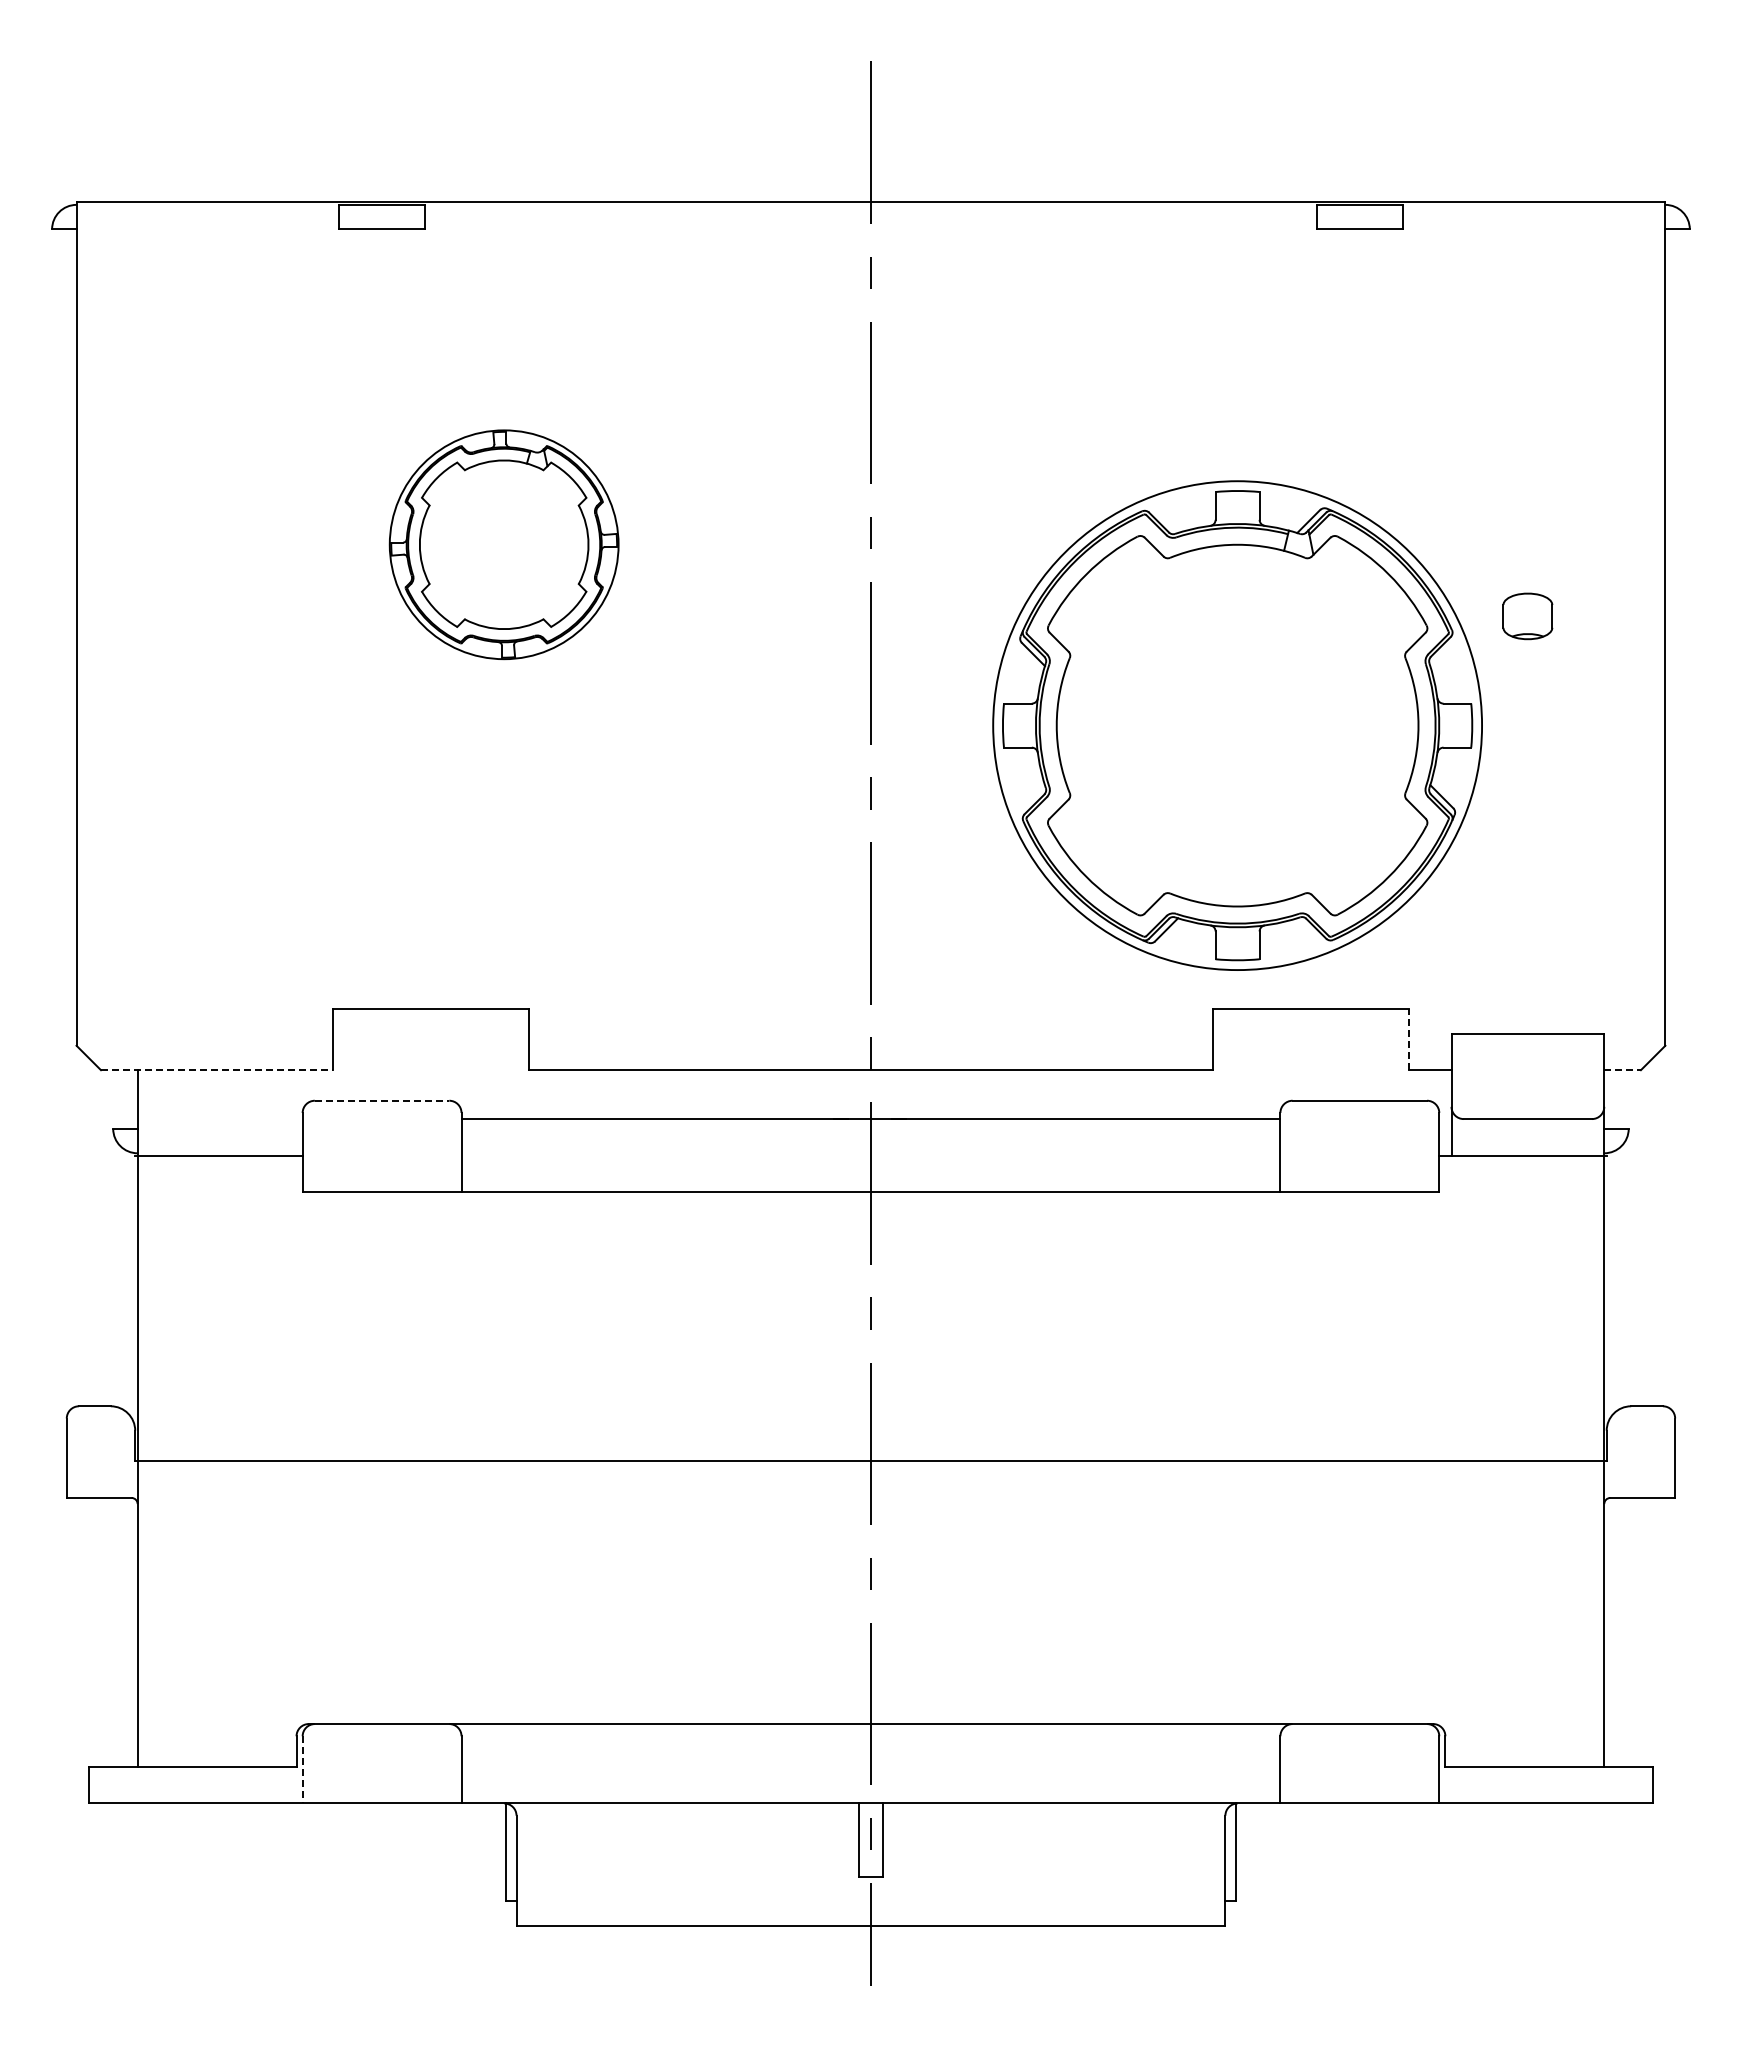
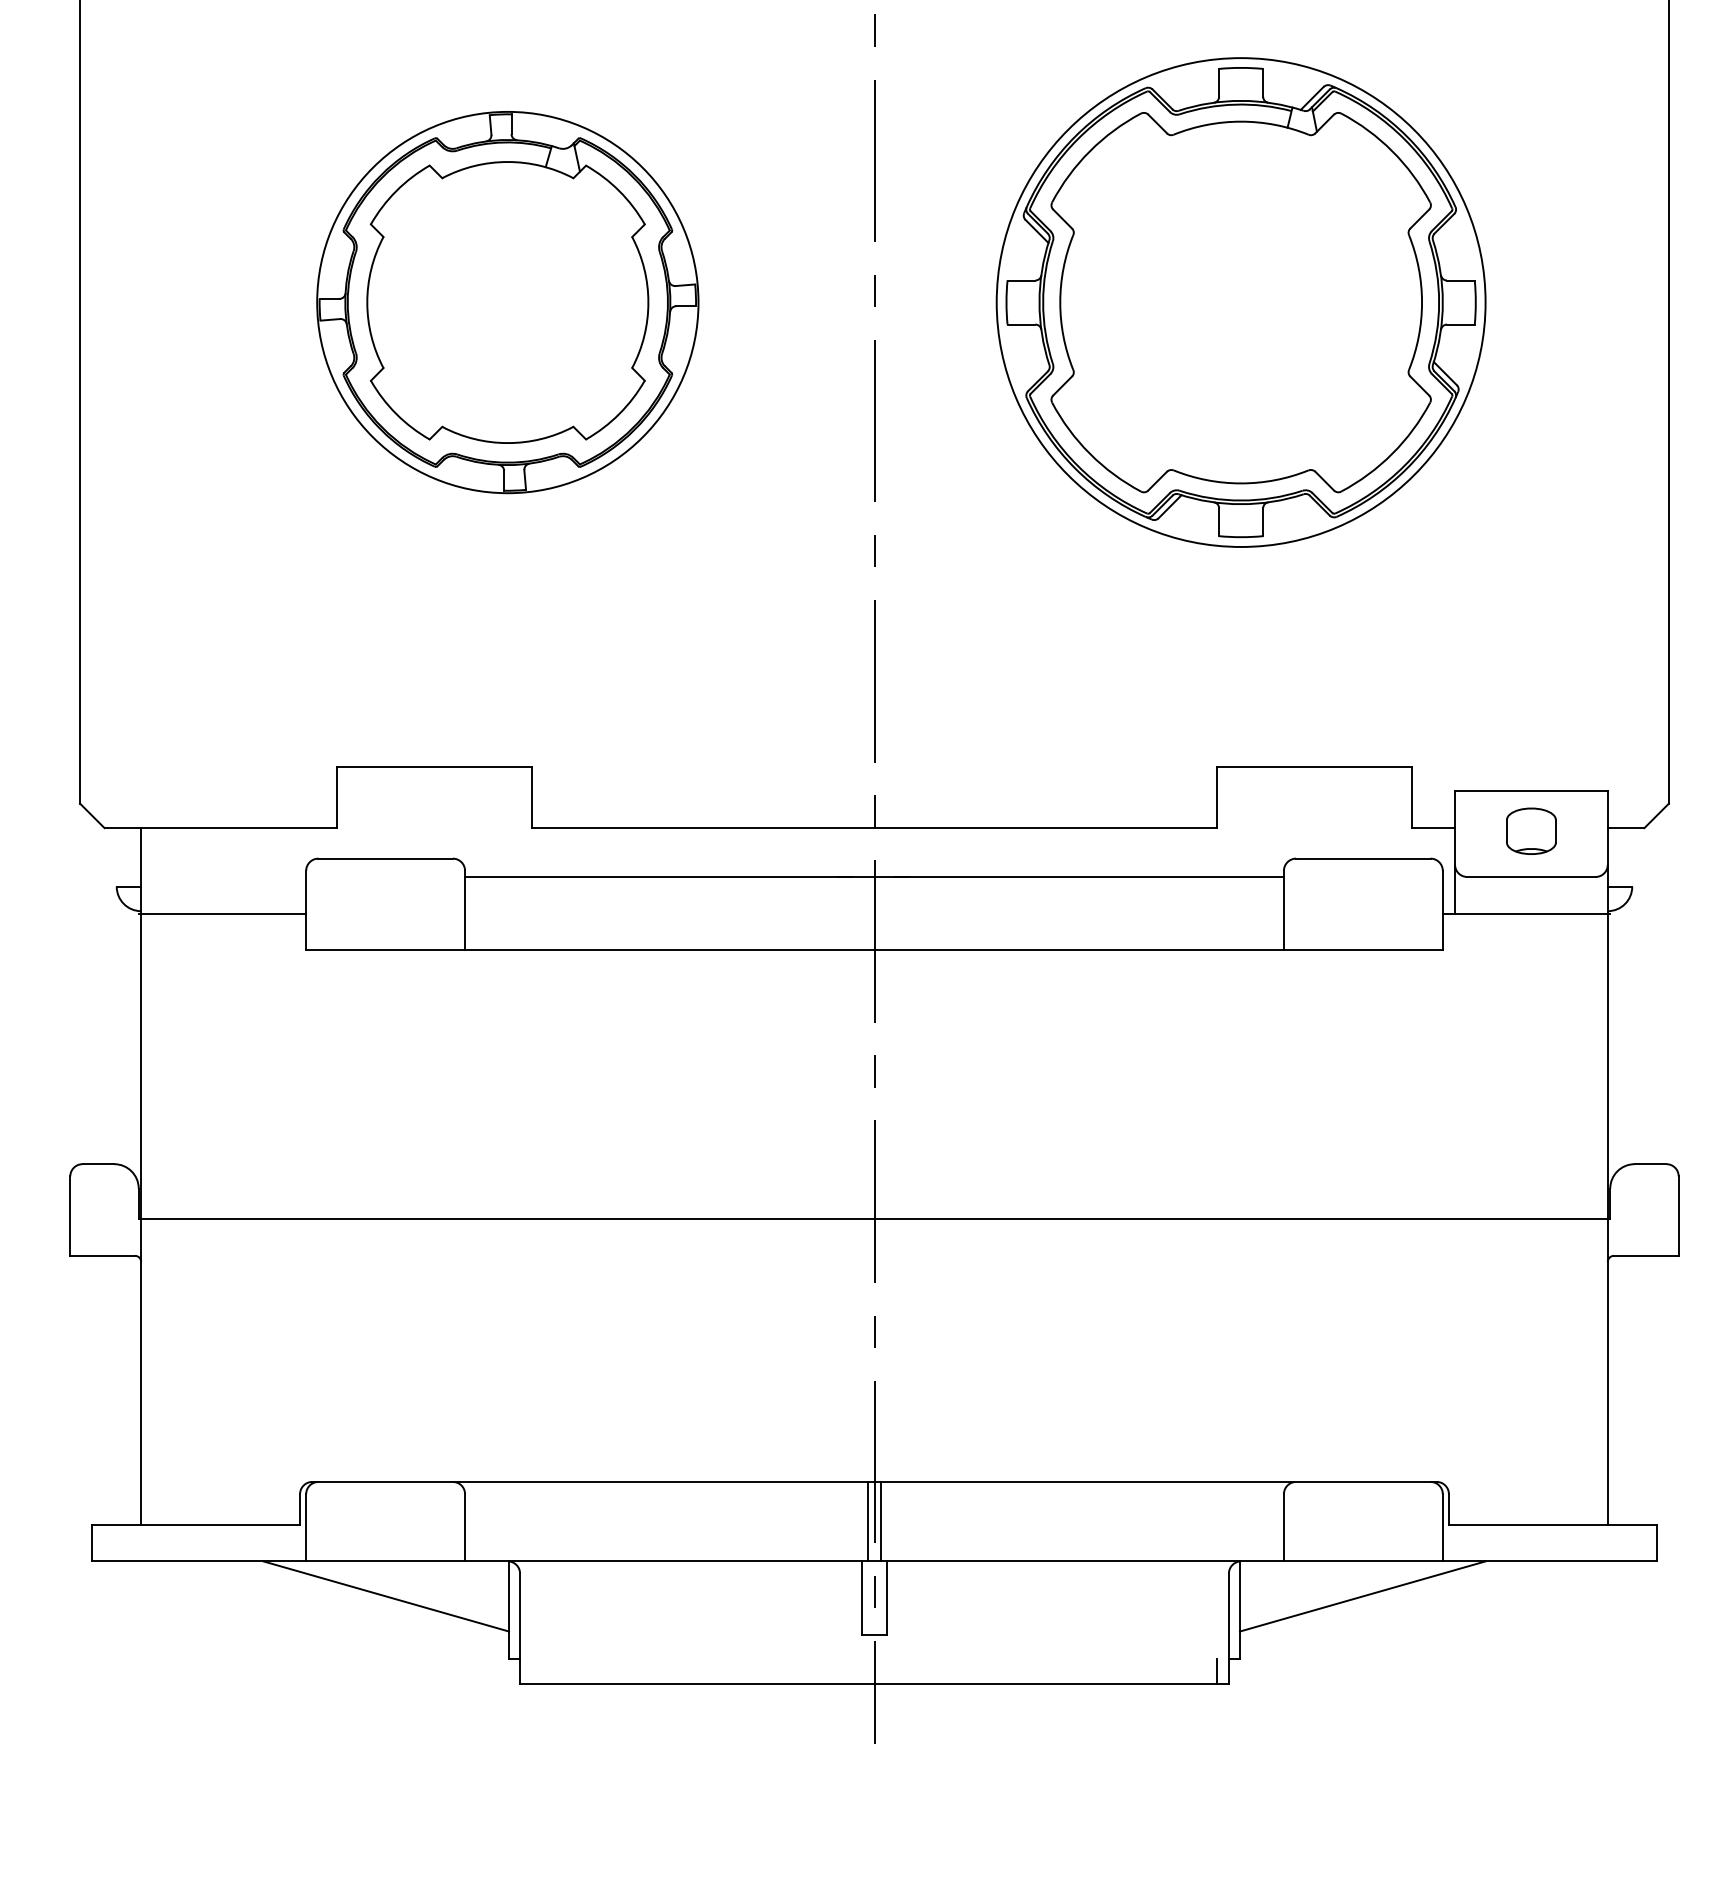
part: (503, 544) -> (507, 302), size x1.67
part: (1527, 616) -> (1531, 831), moved
part: (1237, 725) -> (1241, 302), moved
line: (1408, 1039) -> (1412, 797), dashed -> solid
line: (217, 1070) -> (221, 828), dashed -> solid
line: (1623, 1070) -> (1627, 828), dashed -> solid
line: (382, 1100) -> (386, 858), dashed -> solid
line: (864, 1763) -> (868, 1521), added
line: (877, 1763) -> (881, 1521), added
line: (302, 1769) -> (306, 1527), dashed -> solid
line: (382, 1838) -> (386, 1596), added
line: (1359, 1838) -> (1363, 1596), added
line: (1213, 1913) -> (1217, 1671), added

